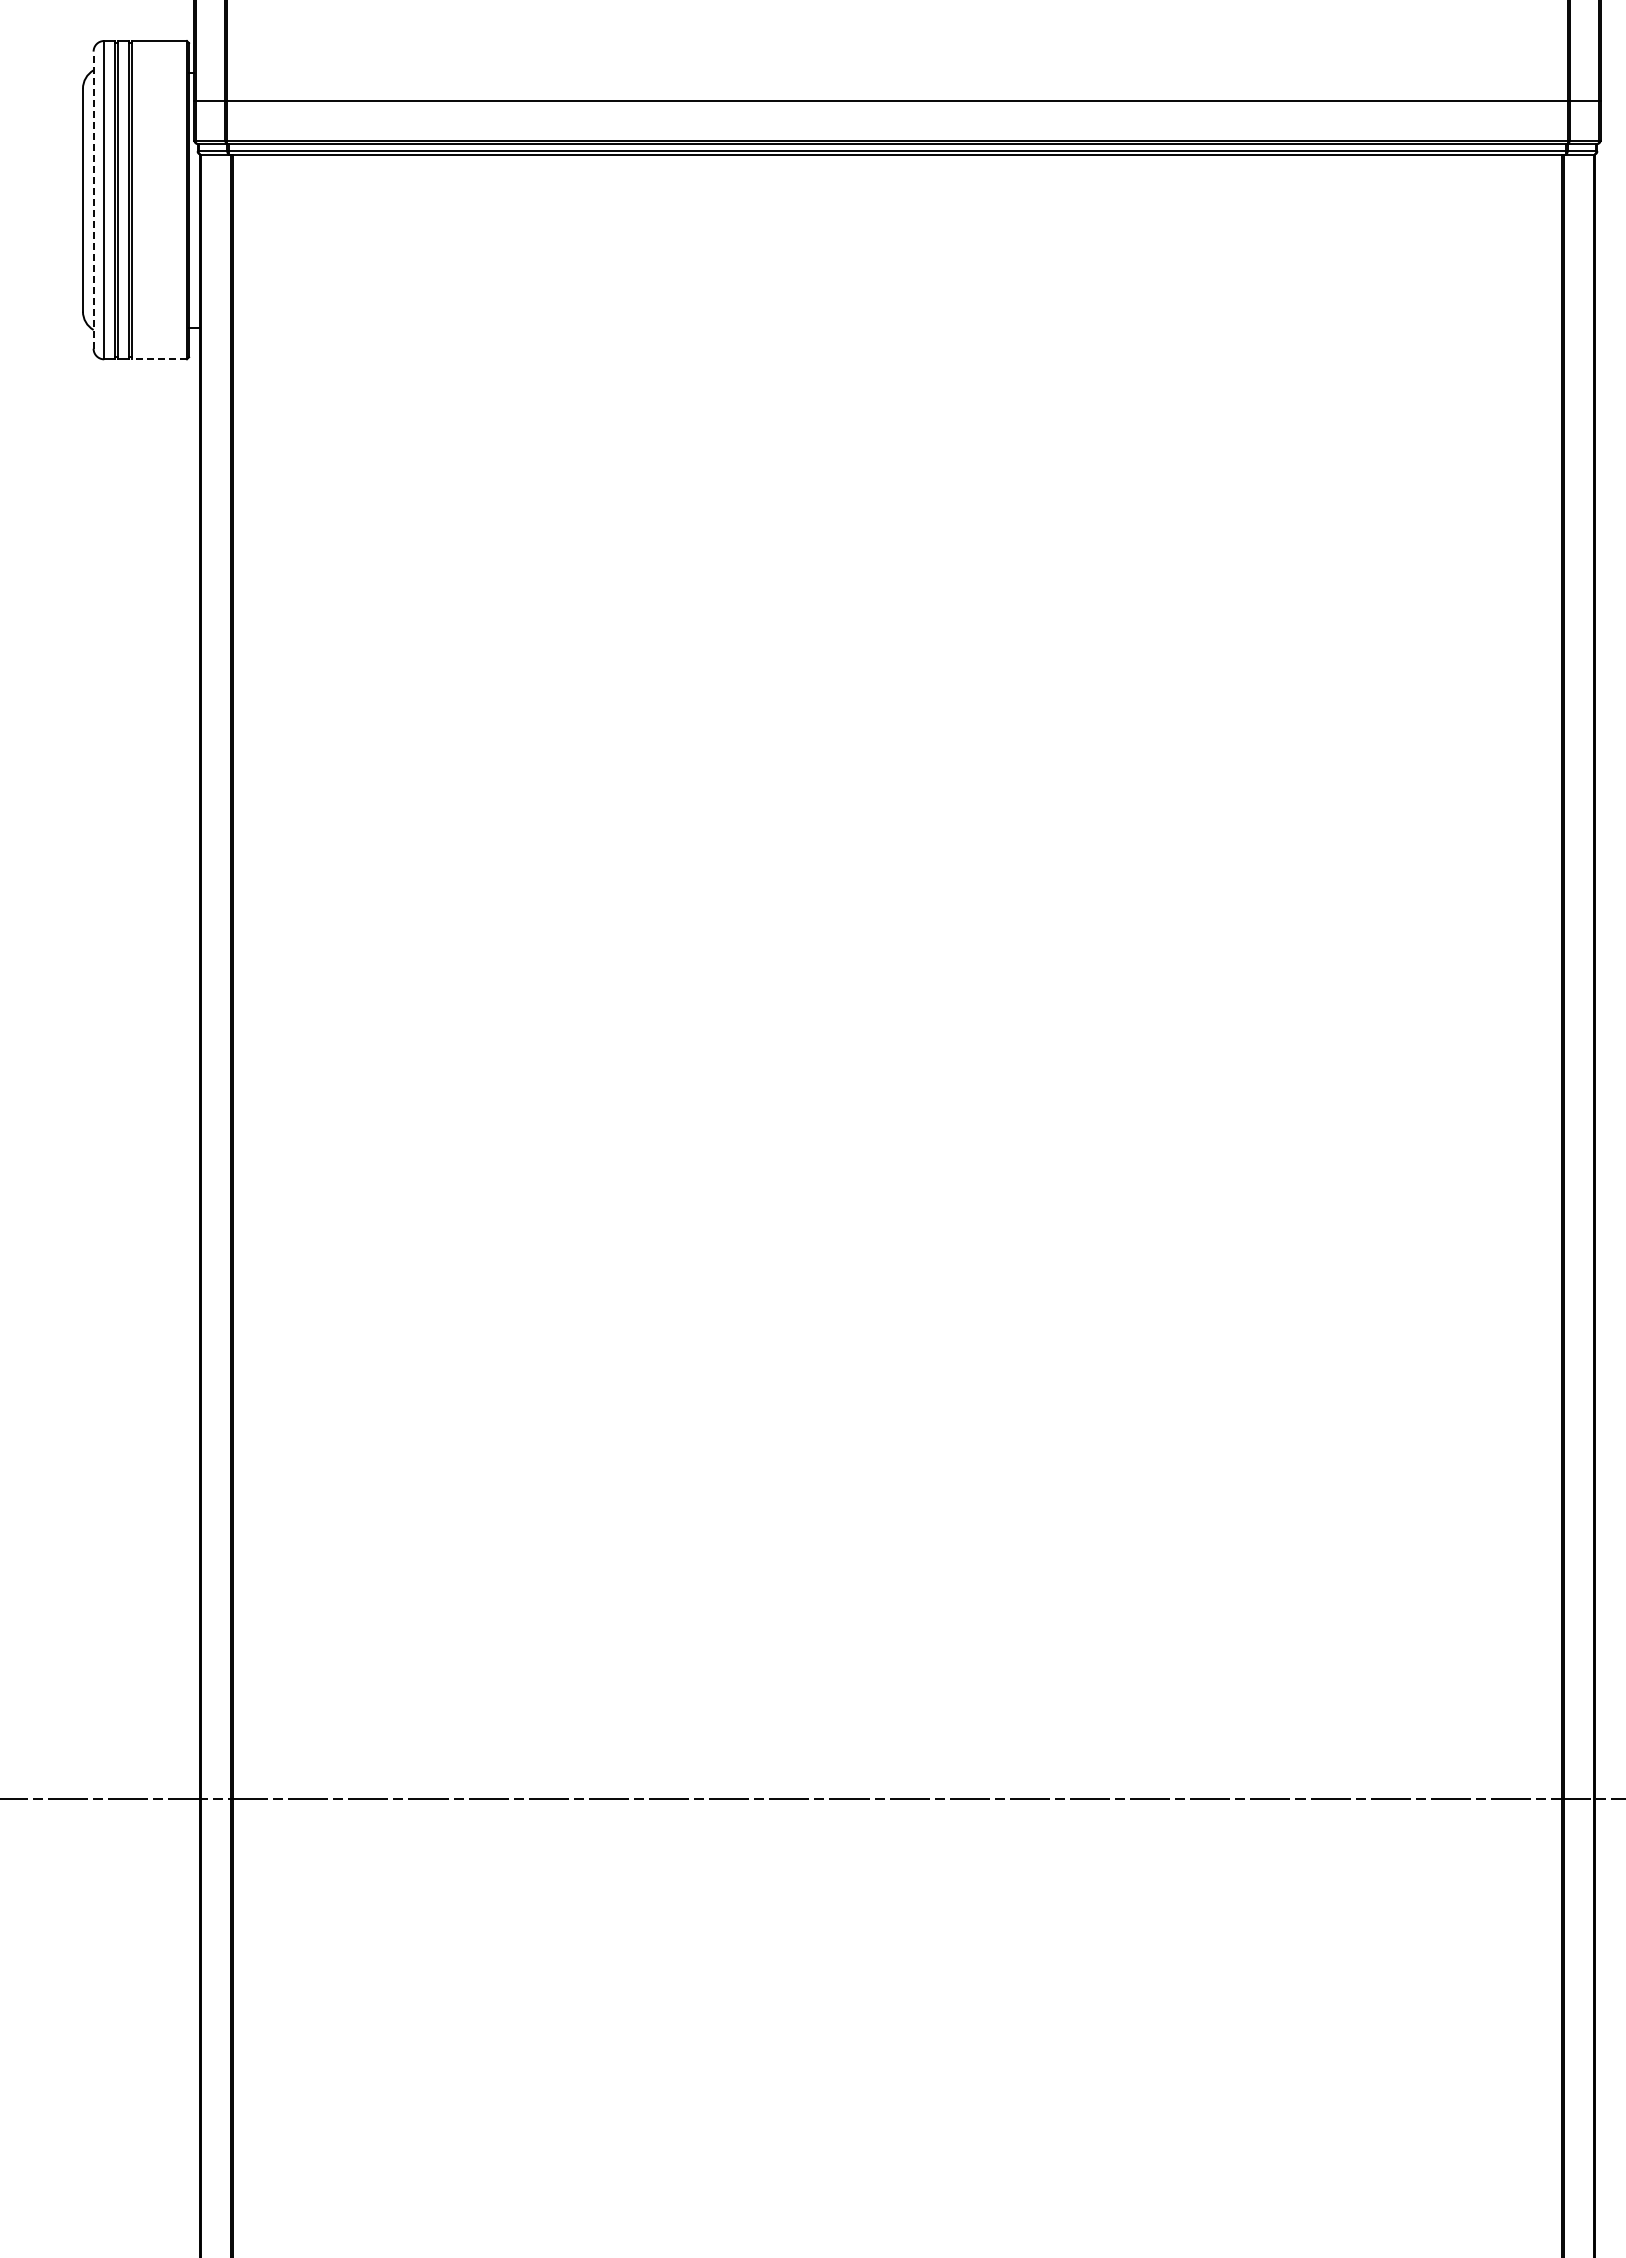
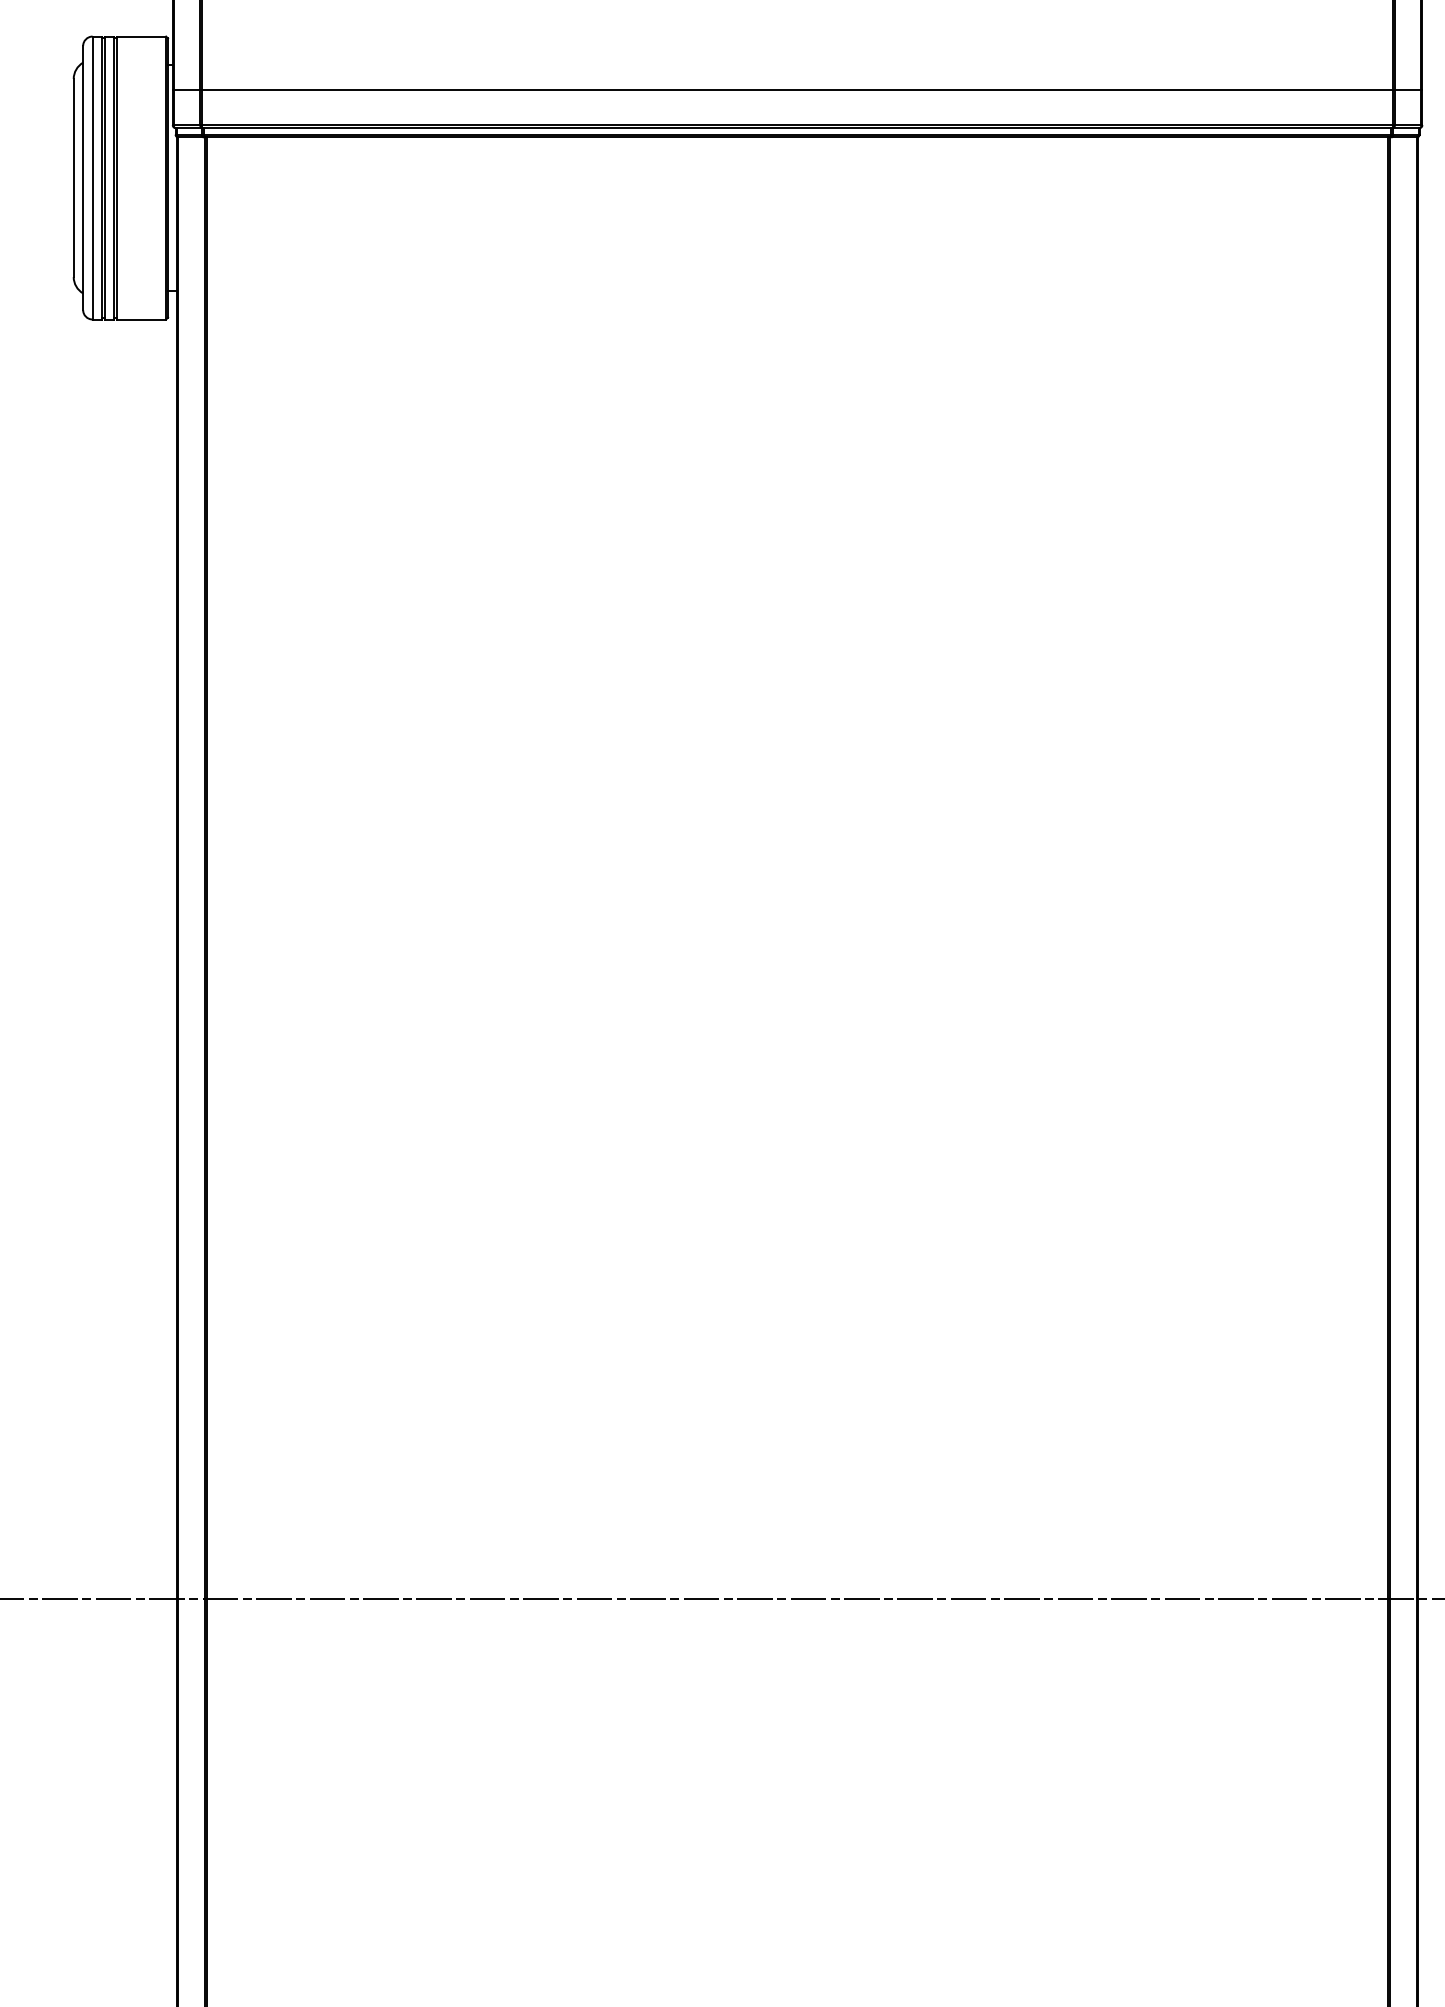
line: (93, 200) -> (83, 178), dashed -> solid
line: (159, 359) -> (141, 319), dashed -> solid

